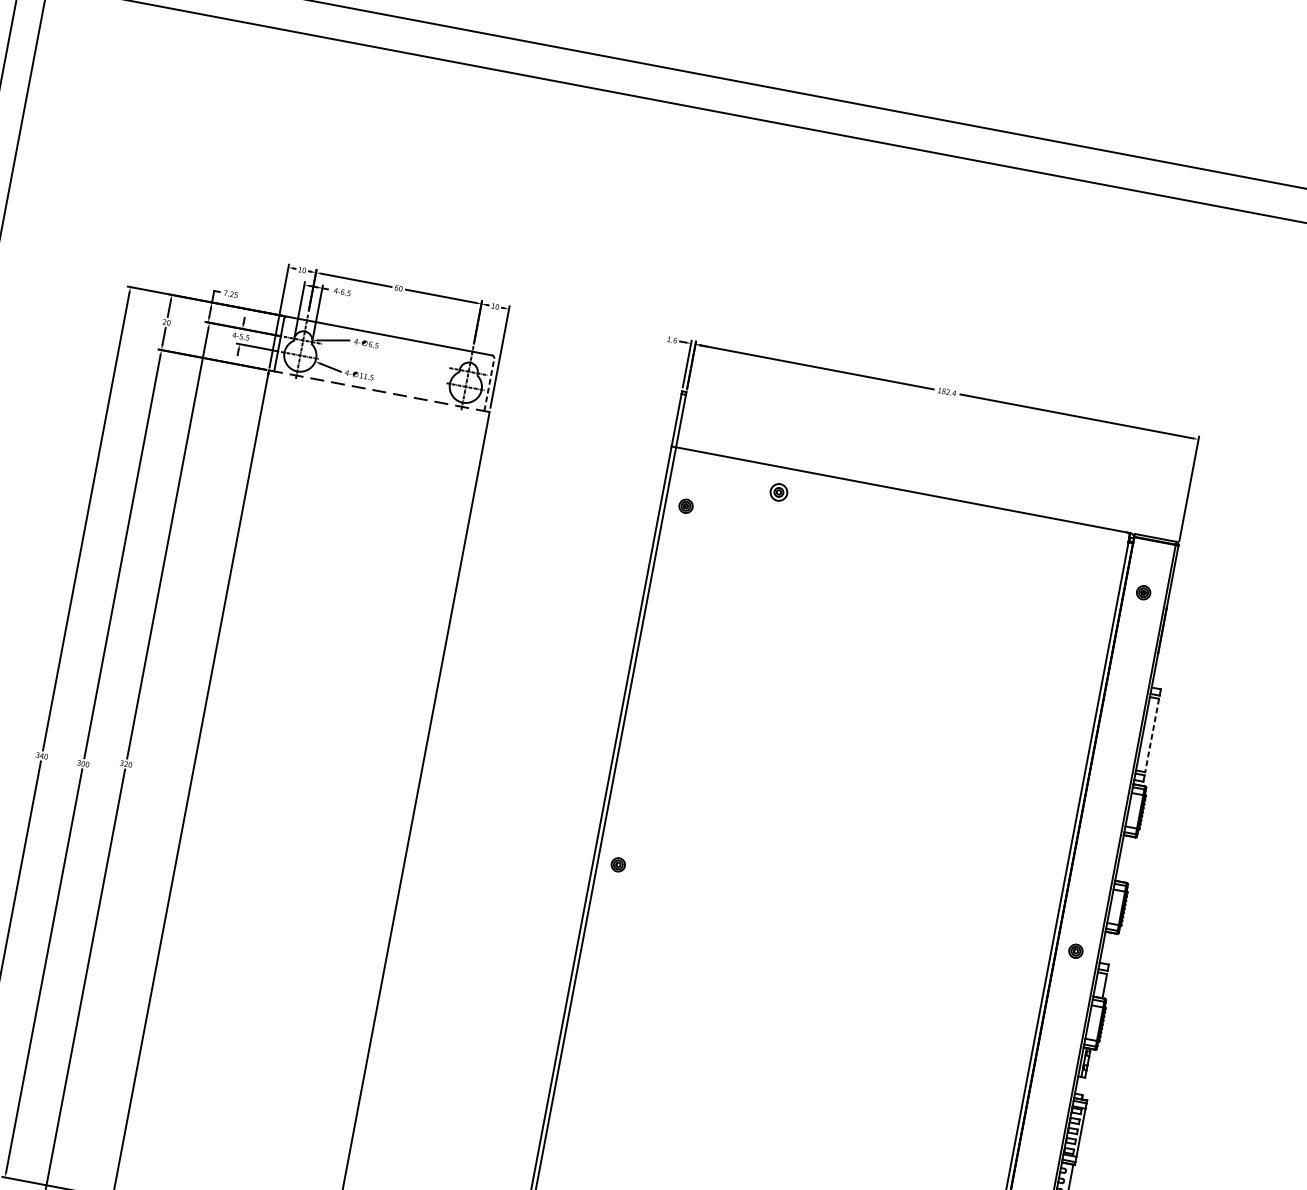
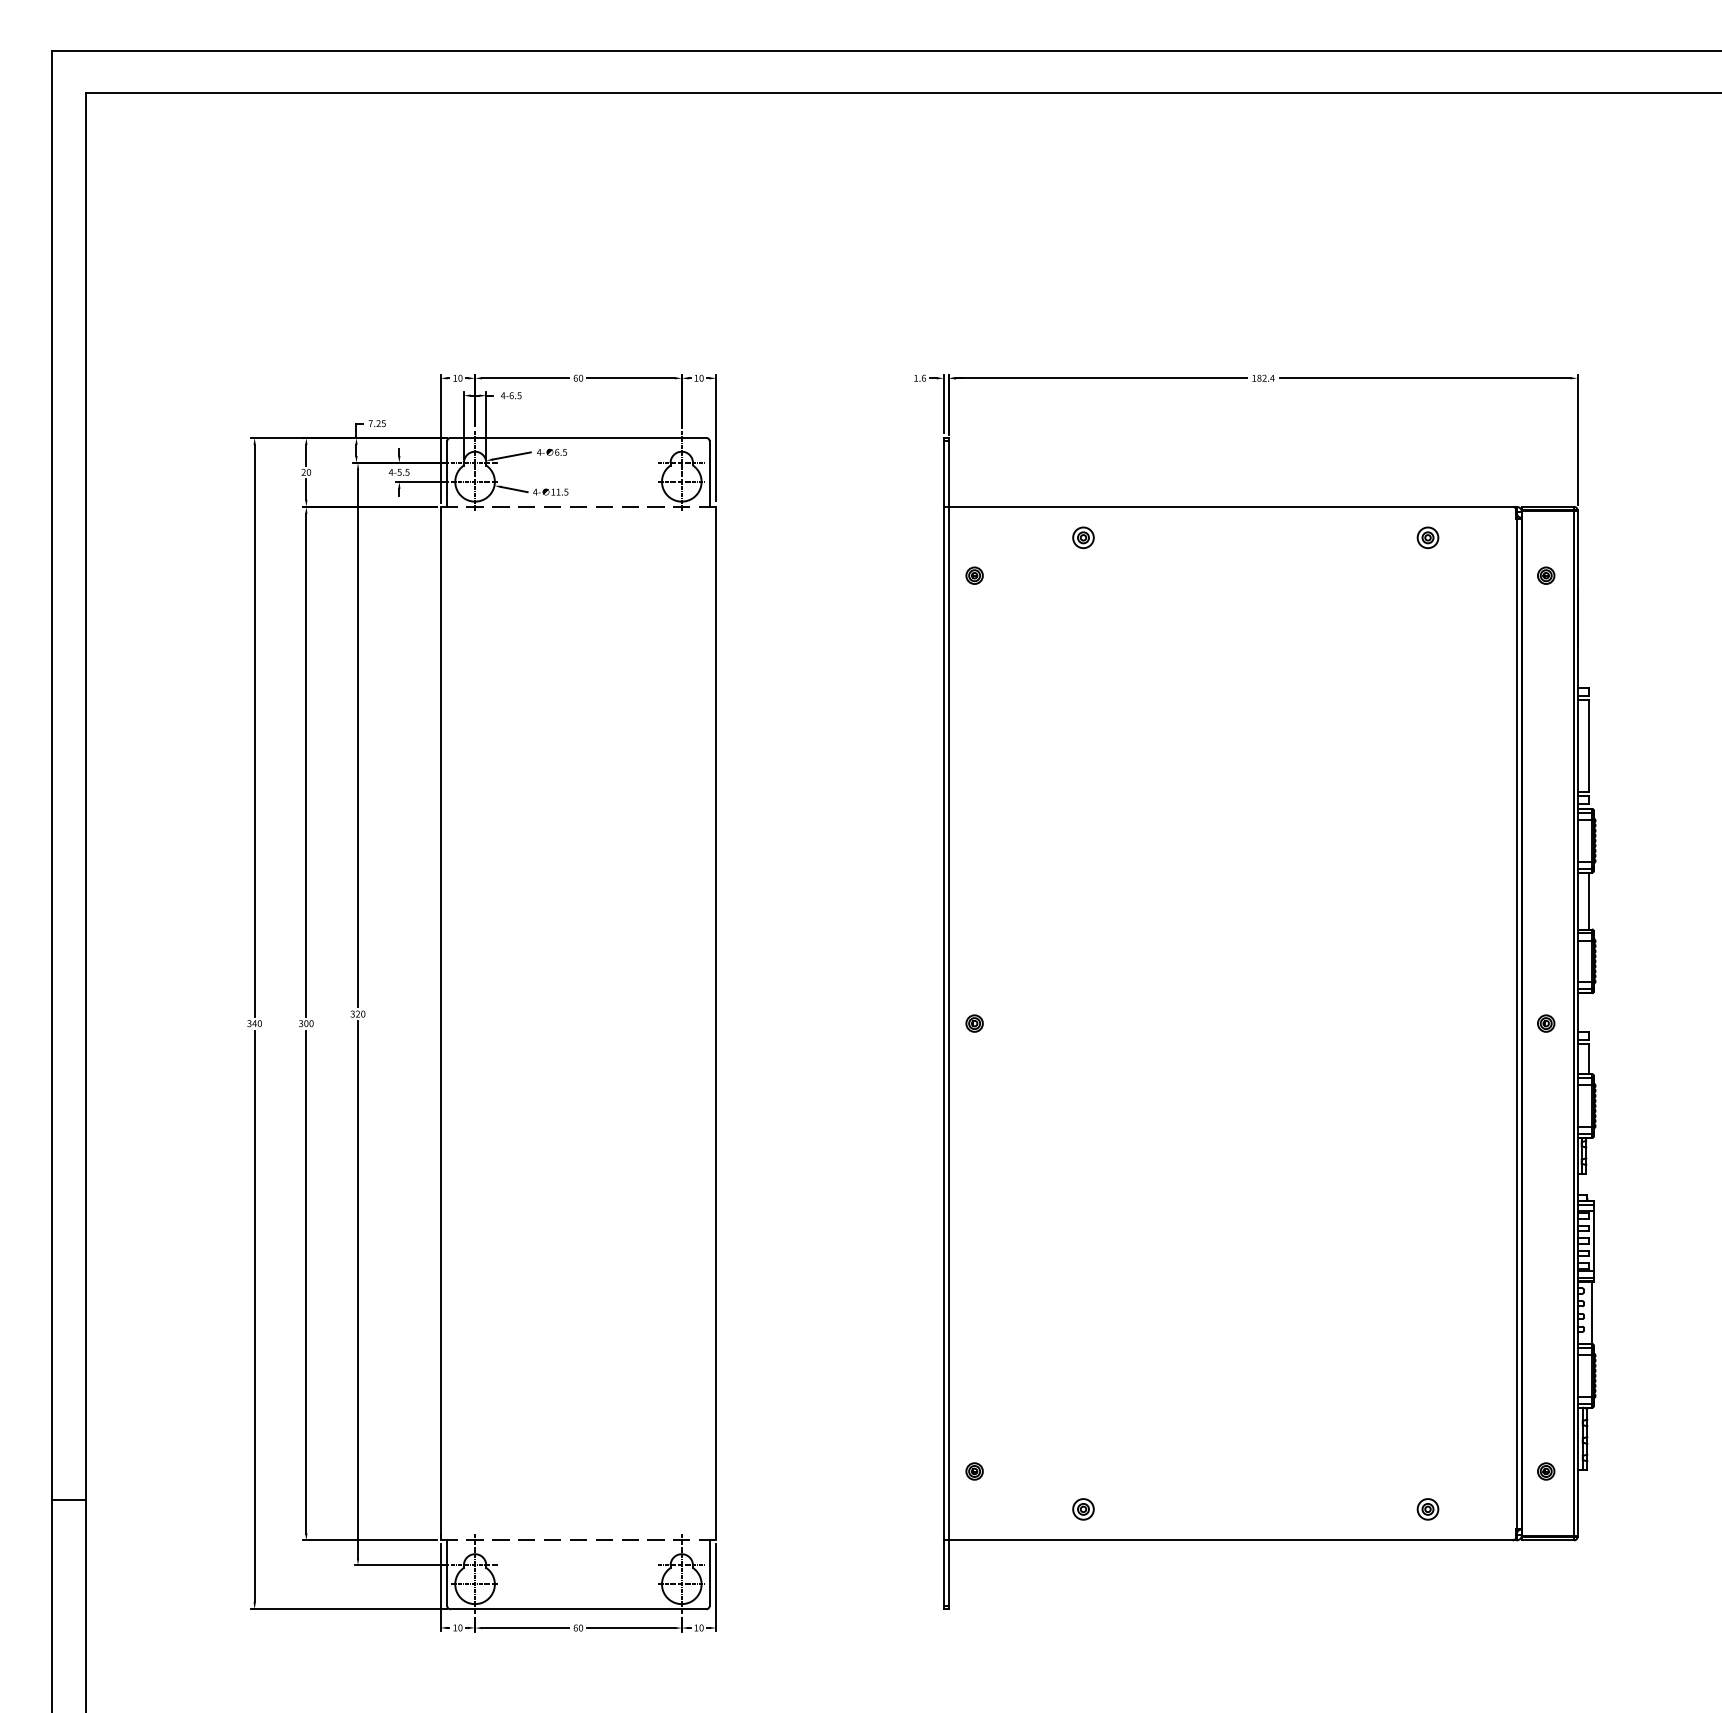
line: (489, 385) -> (709, 474), dashed -> solid
part: (1054, 544) -> (1427, 537), added
line: (1152, 735) -> (1589, 745), dashed -> solid
line: (1129, 859) -> (1589, 900), added

